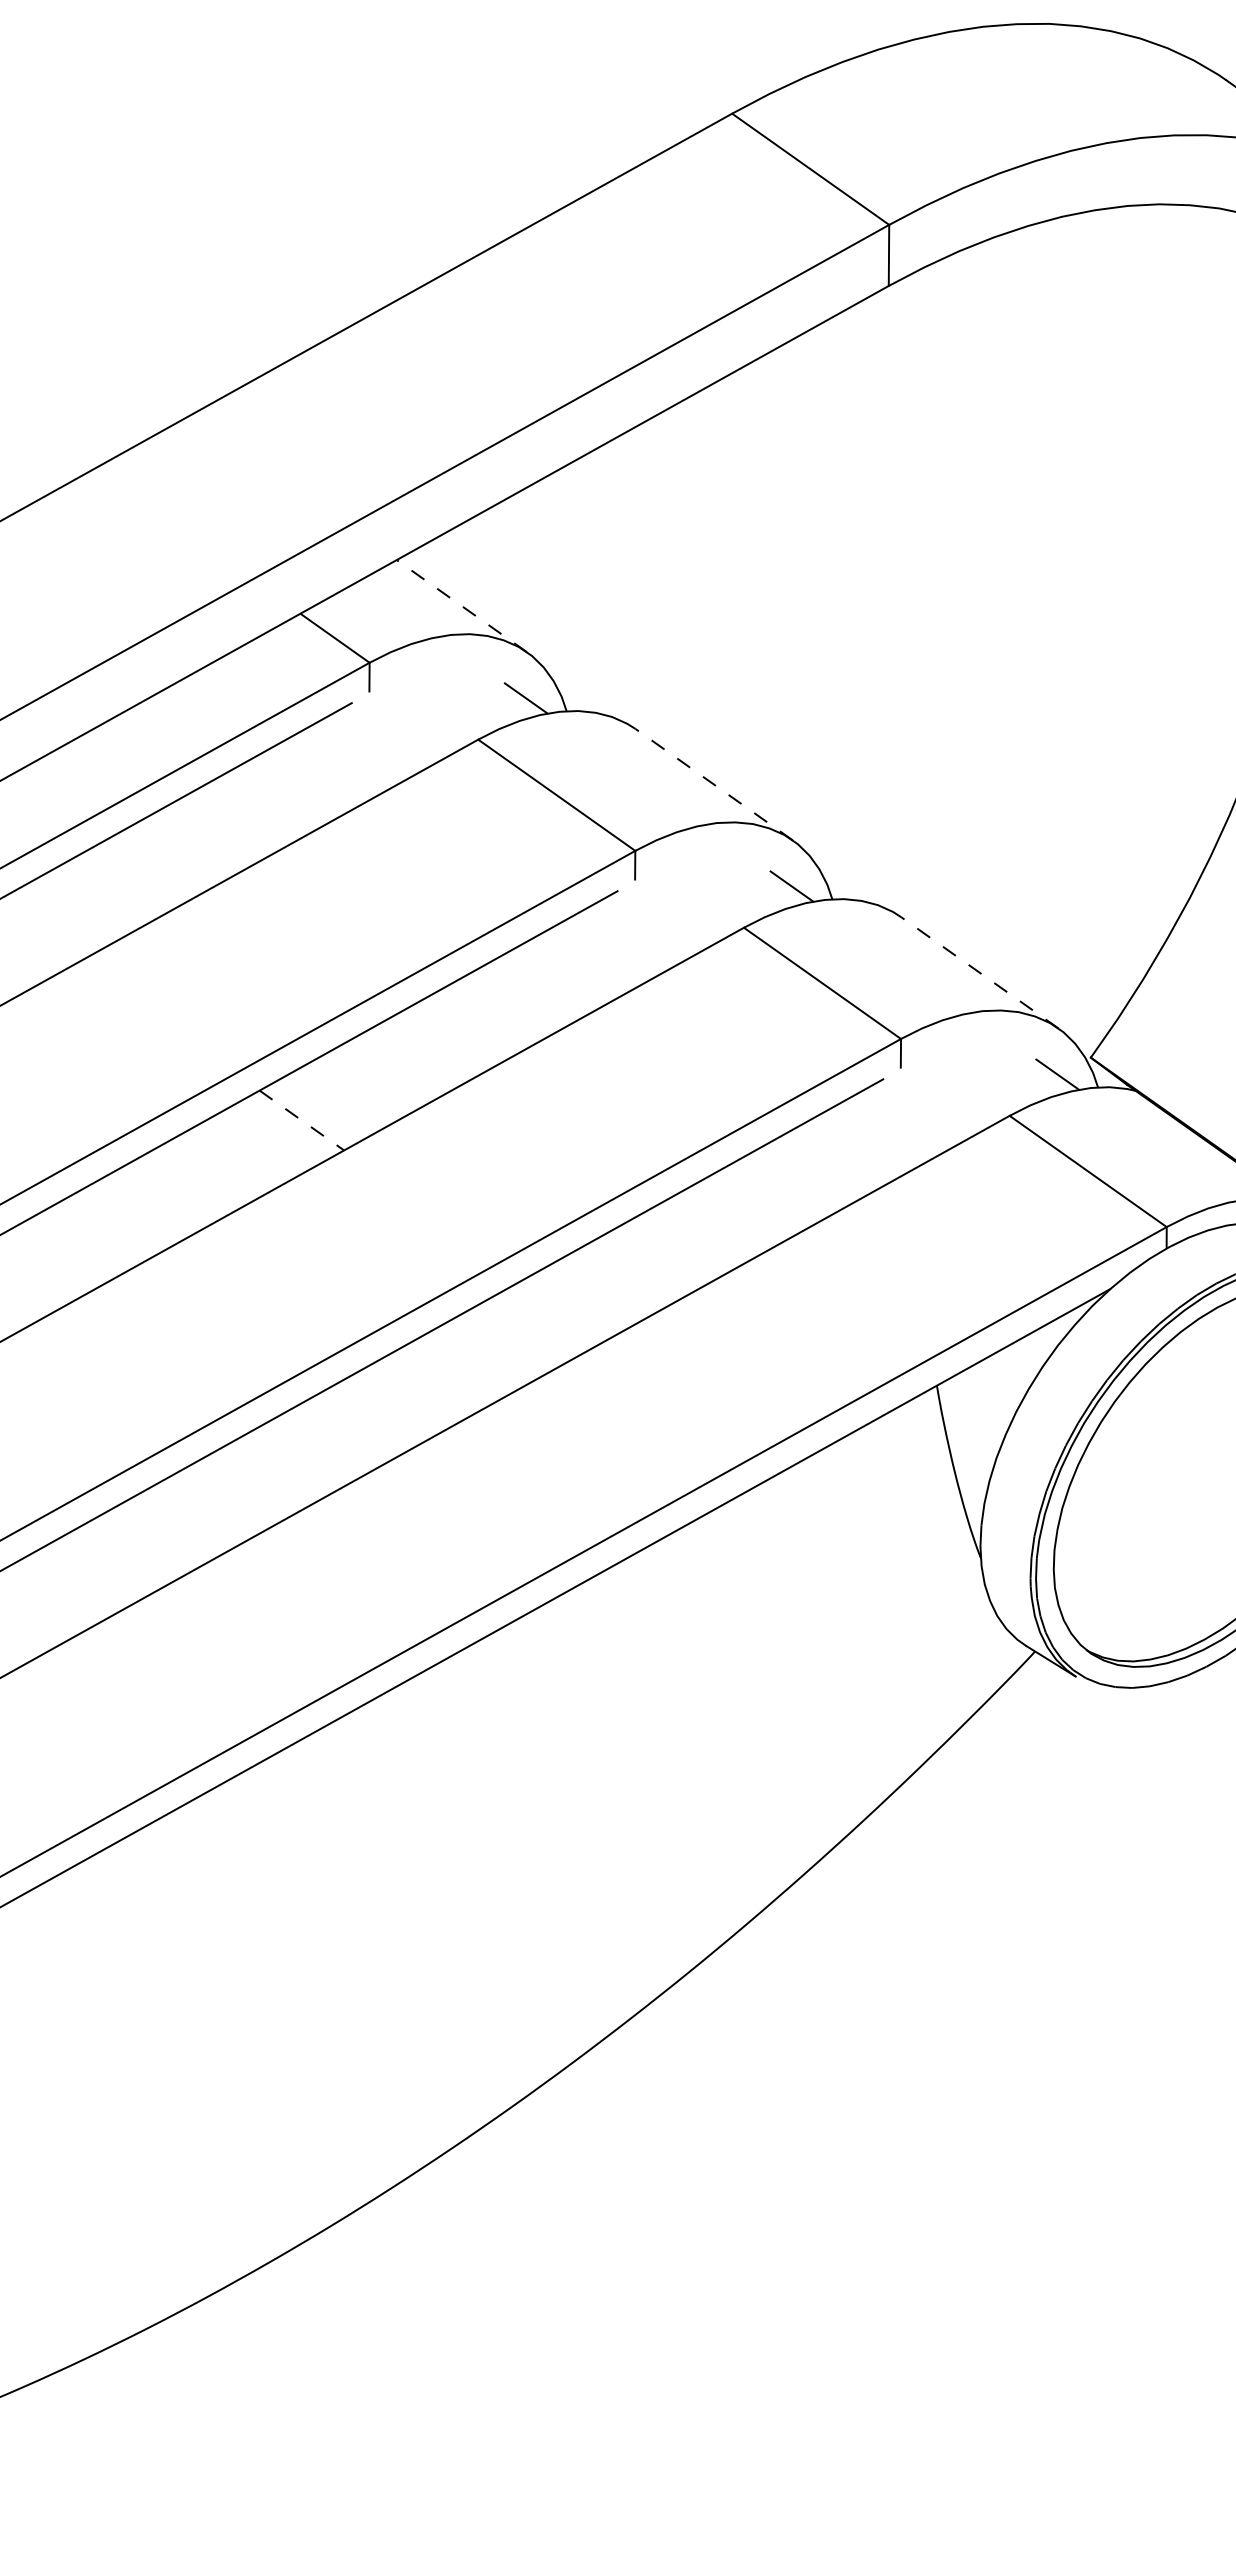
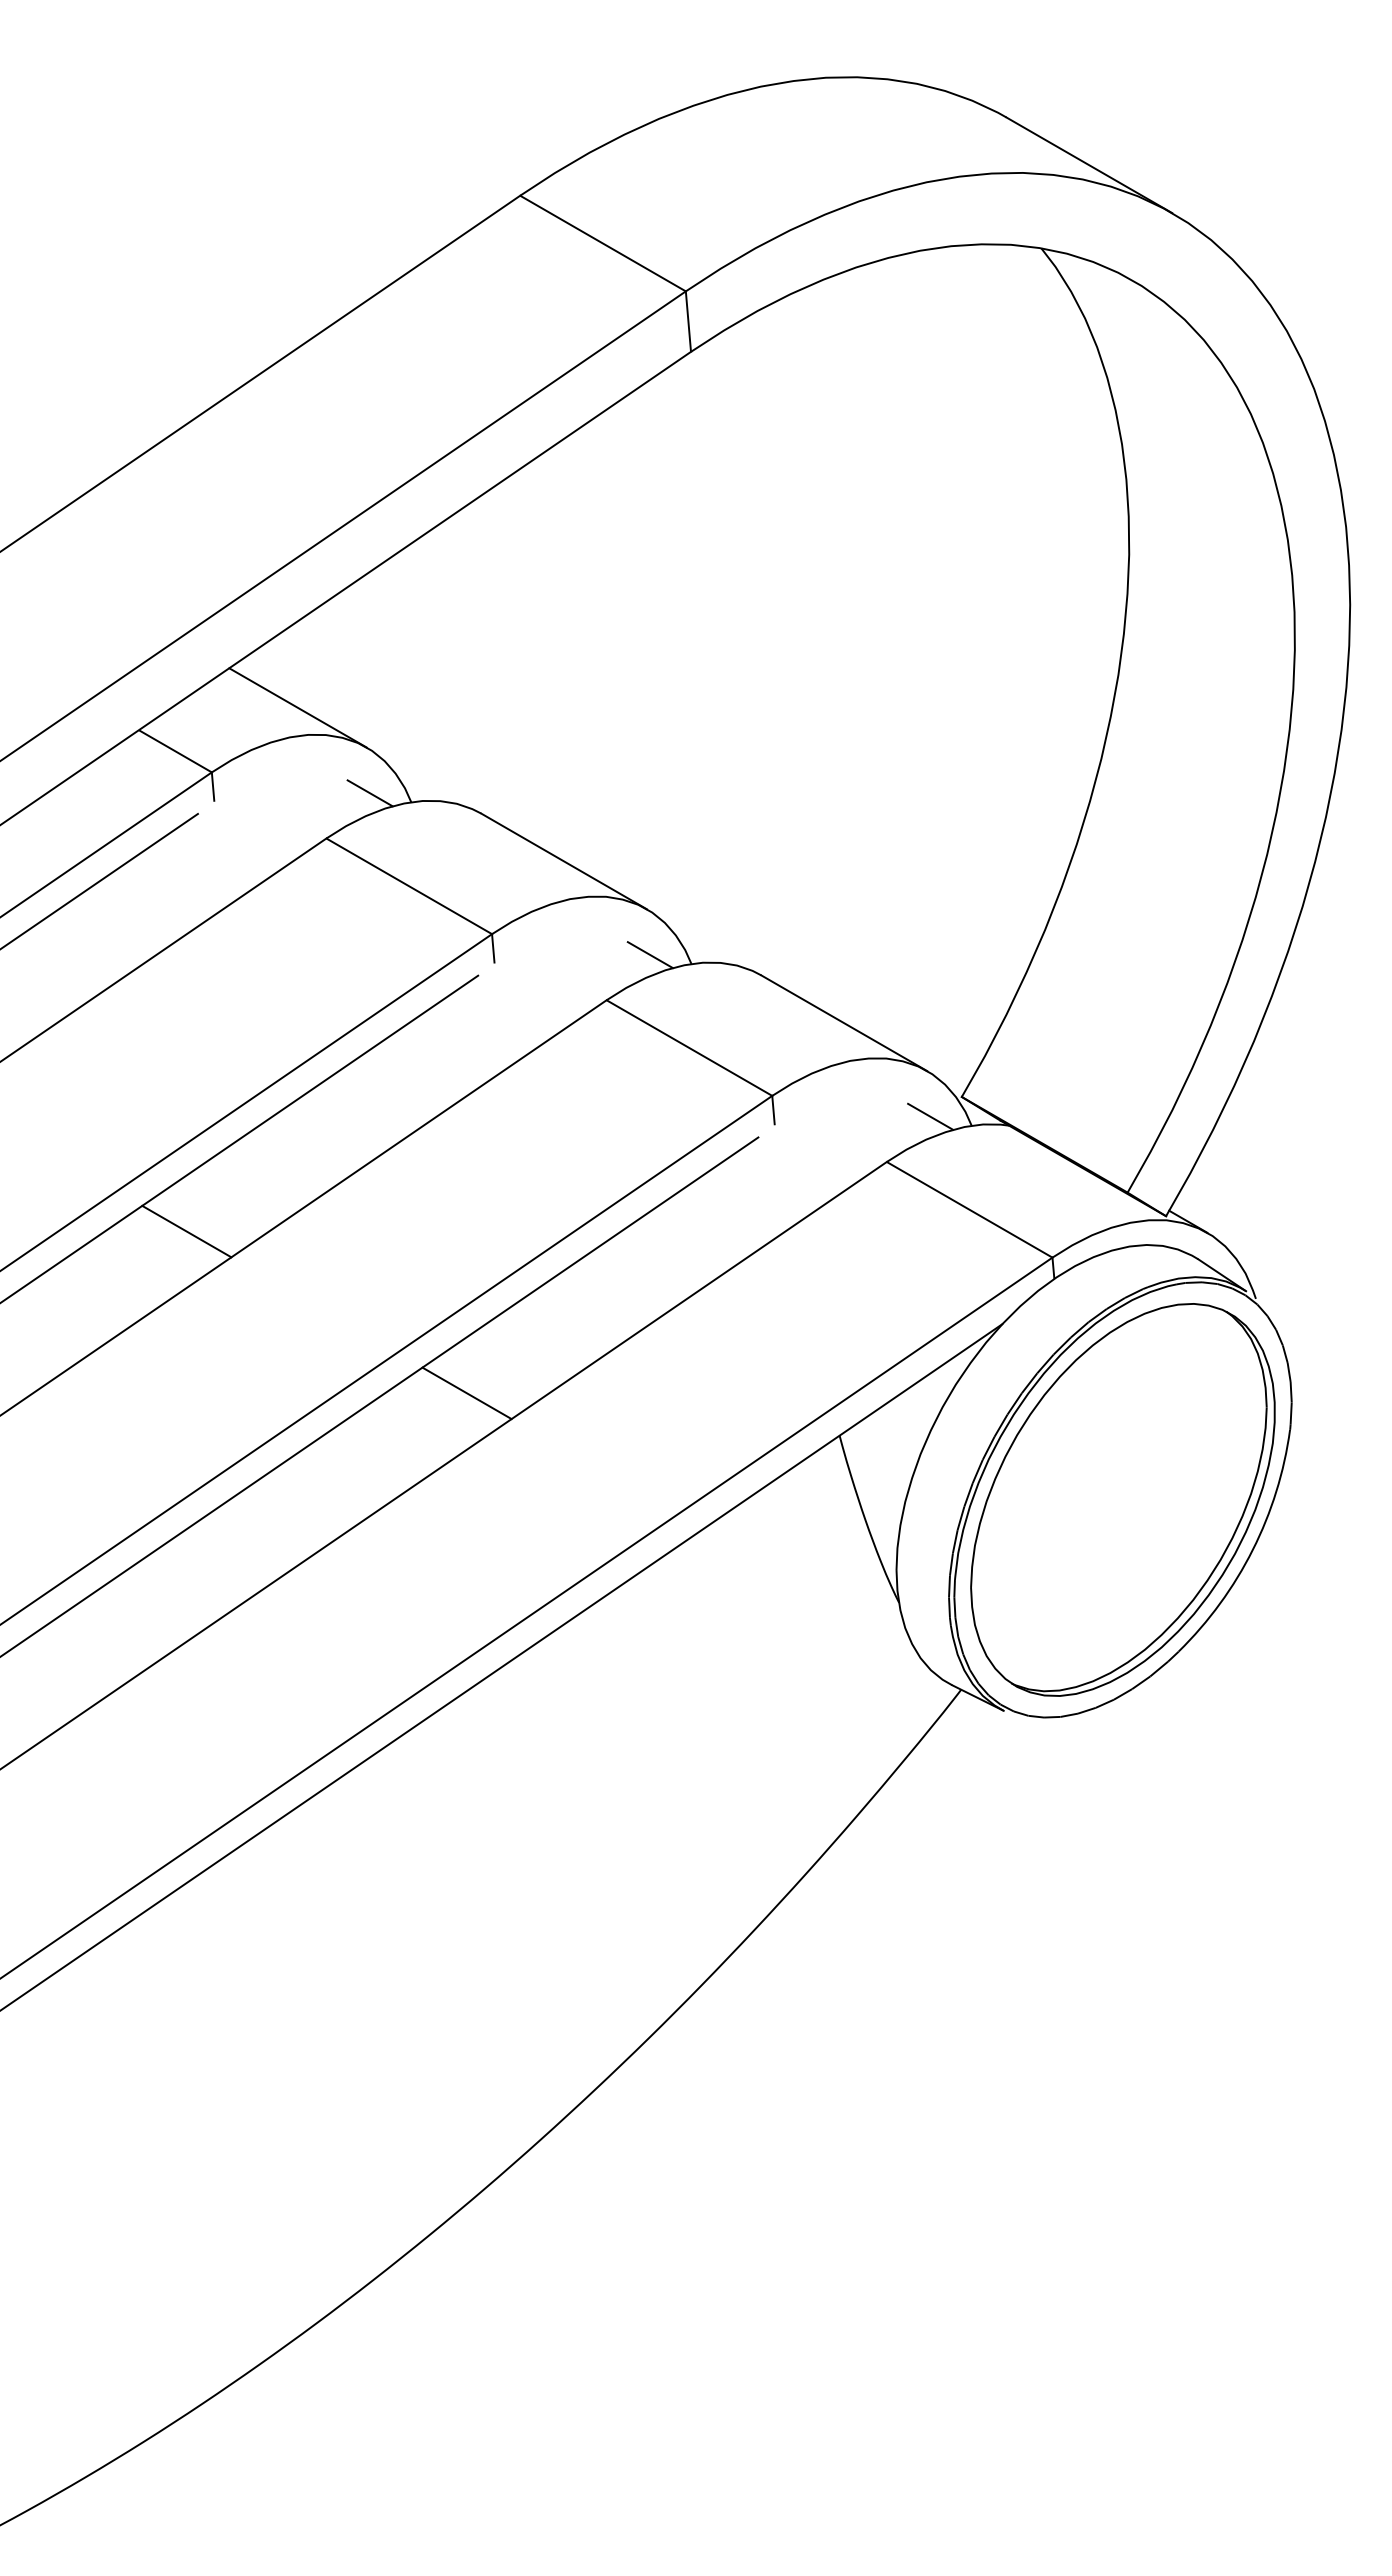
line: (461, 605) -> (297, 707), dashed -> solid
line: (714, 784) -> (564, 861), dashed -> solid
line: (980, 973) -> (844, 1023), dashed -> solid
line: (302, 1120) -> (187, 1231), dashed -> solid
line: (567, 1308) -> (466, 1393), added

